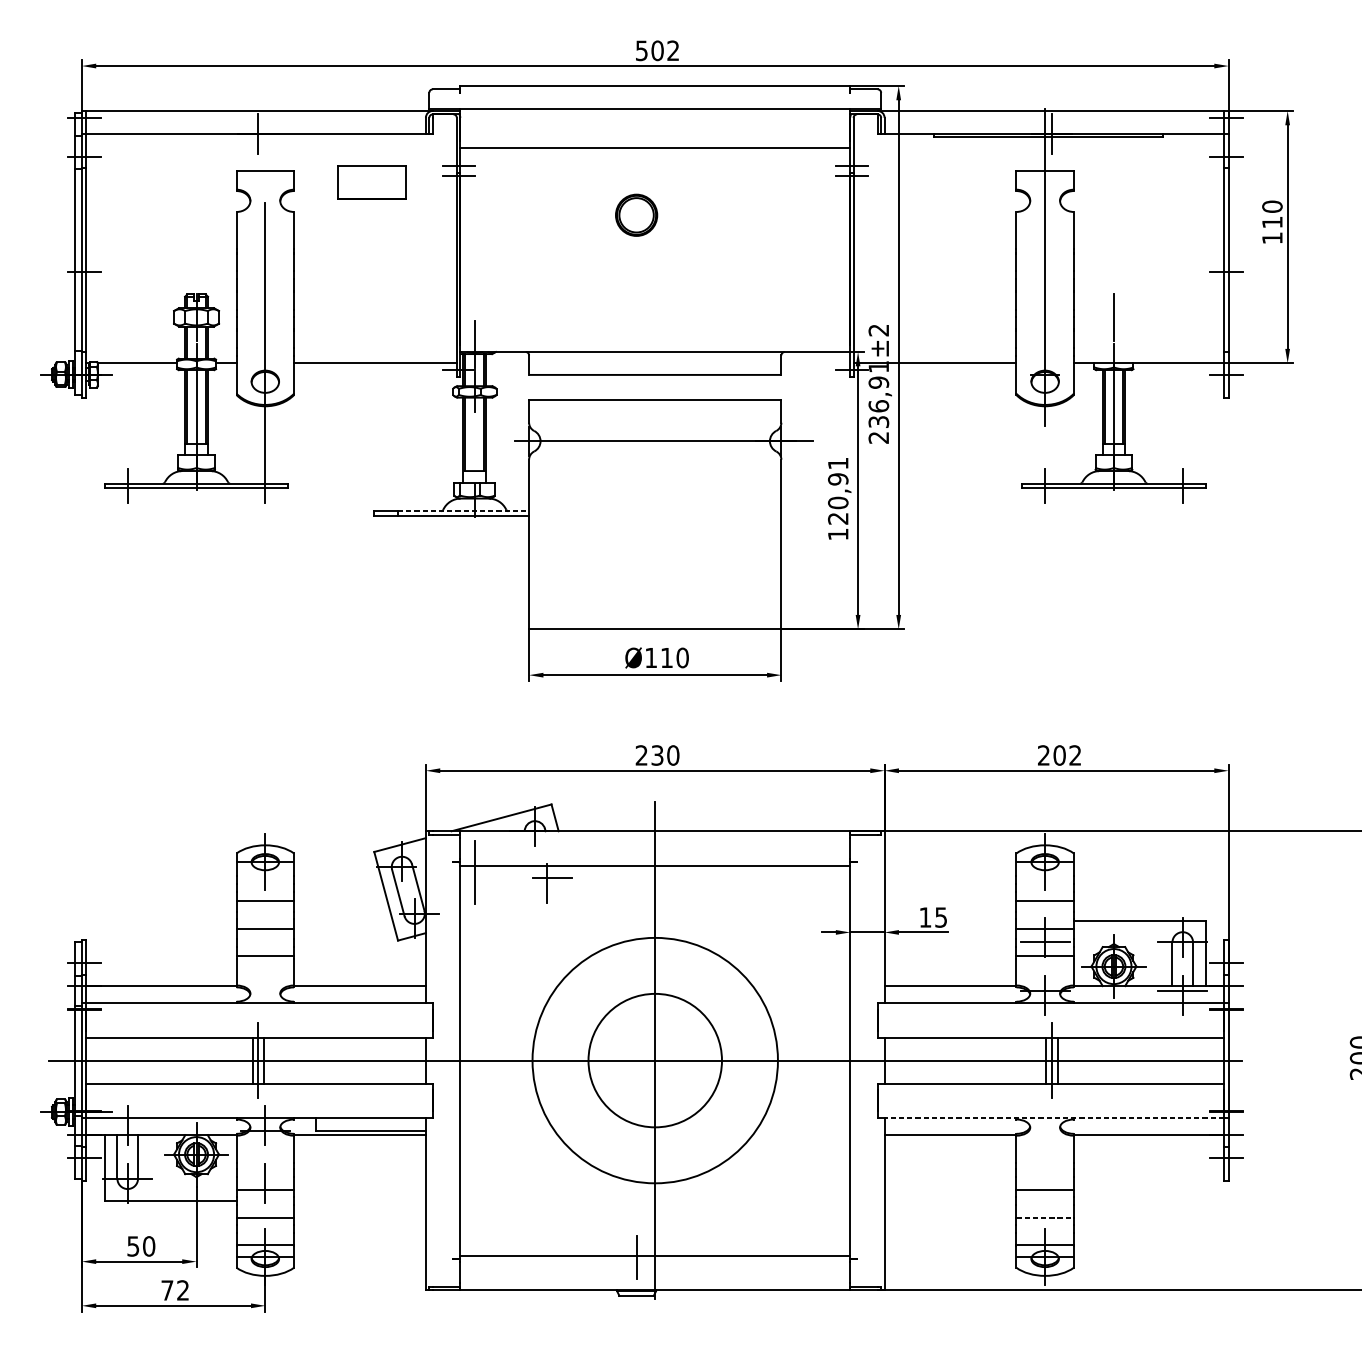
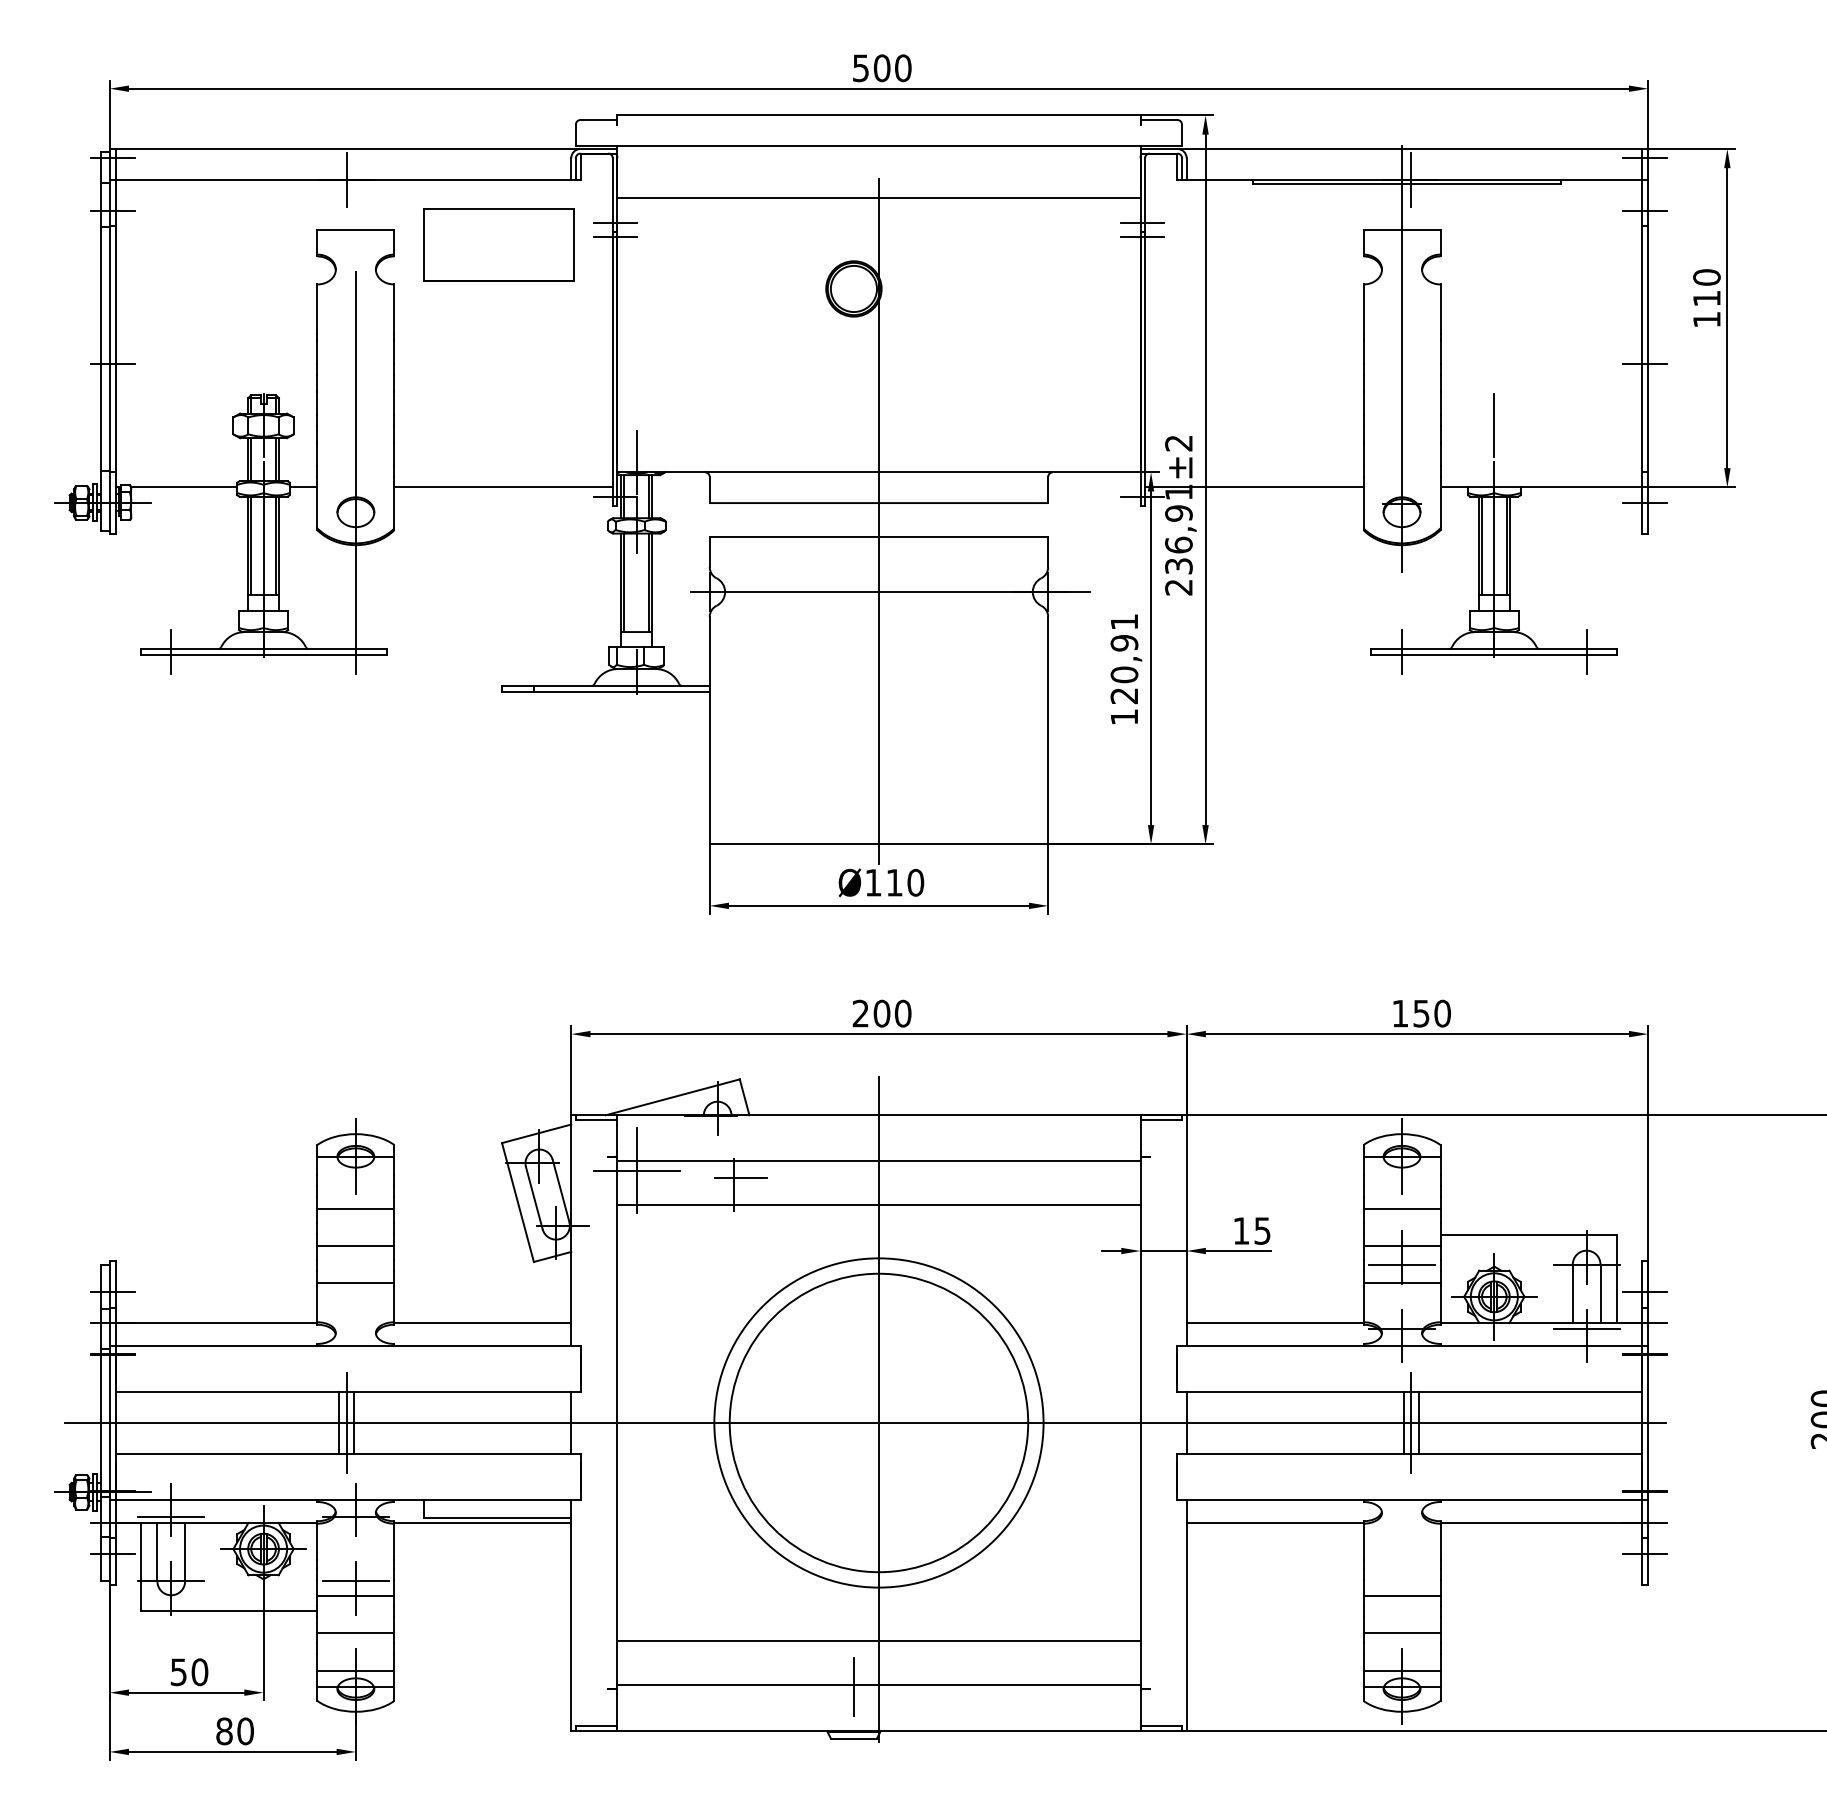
text: (673, 50) -> (903, 68), 502 -> 500
part: (371, 182) -> (498, 244), size x1.67
line: (654, 387) -> (878, 520), added
line: (463, 510) -> (621, 685), dashed -> solid
text: (657, 755) -> (881, 1013), 230 -> 200
text: (1059, 755) -> (1421, 1013), 202 -> 150
line: (474, 872) -> (636, 1170), added
line: (654, 897) -> (878, 1204), added
circle: (654, 1060) -> (878, 1422), size x1.67
line: (1054, 1117) -> (1414, 1499), dashed -> solid
line: (127, 1130) -> (171, 1516), added
line: (265, 1178) -> (355, 1581), added
line: (1045, 1217) -> (1402, 1633), dashed -> solid
line: (654, 1223) -> (878, 1641), added
text: (174, 1290) -> (234, 1731), 72 -> 80

